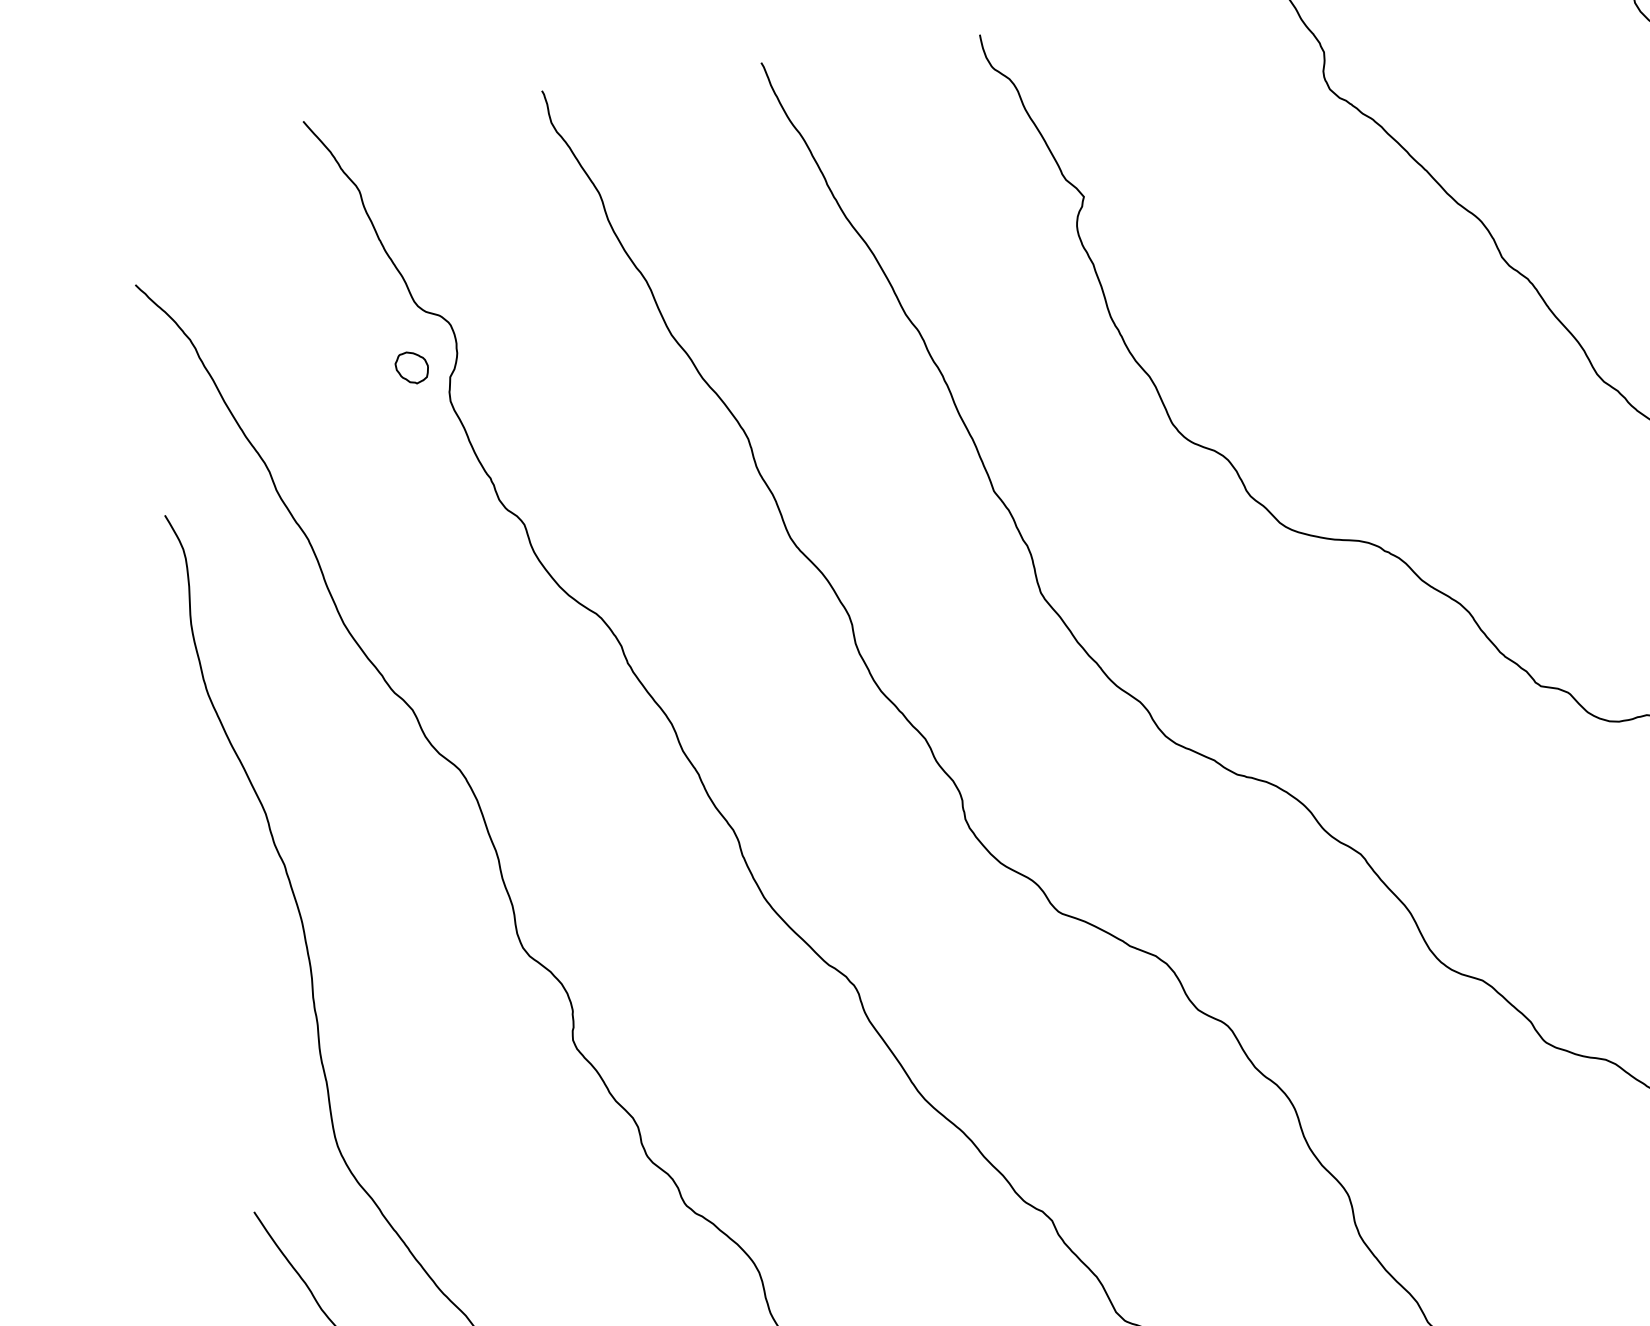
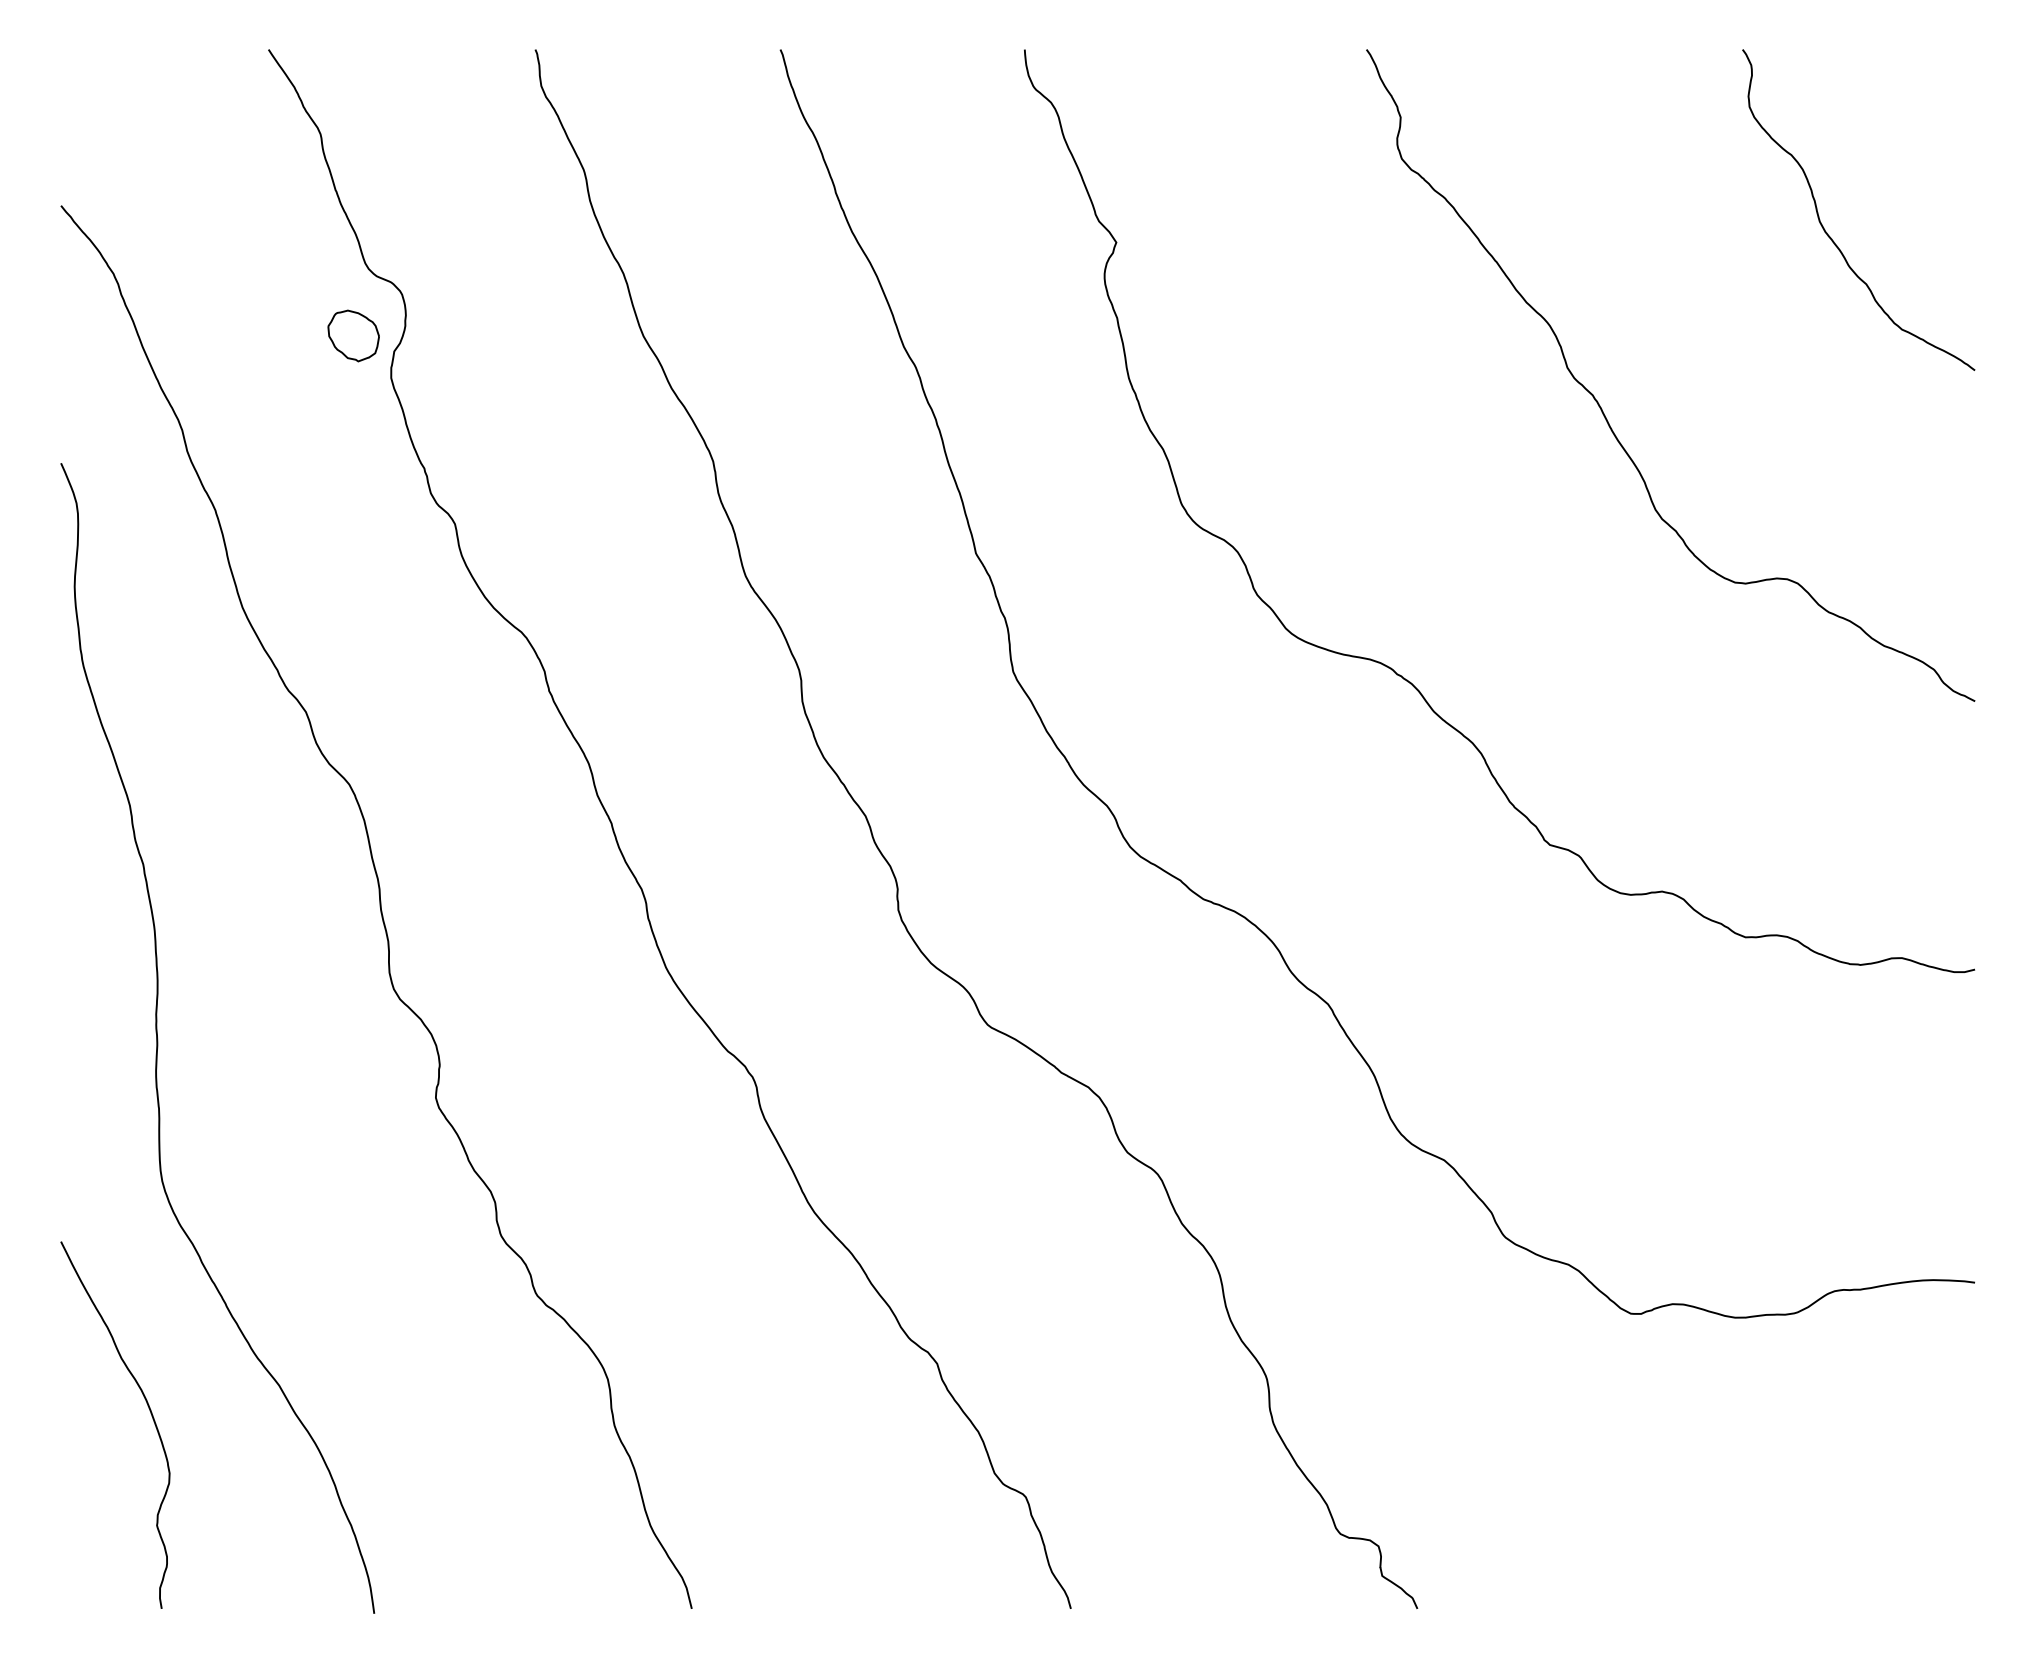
part: (411, 367) -> (353, 335), size x1.43

